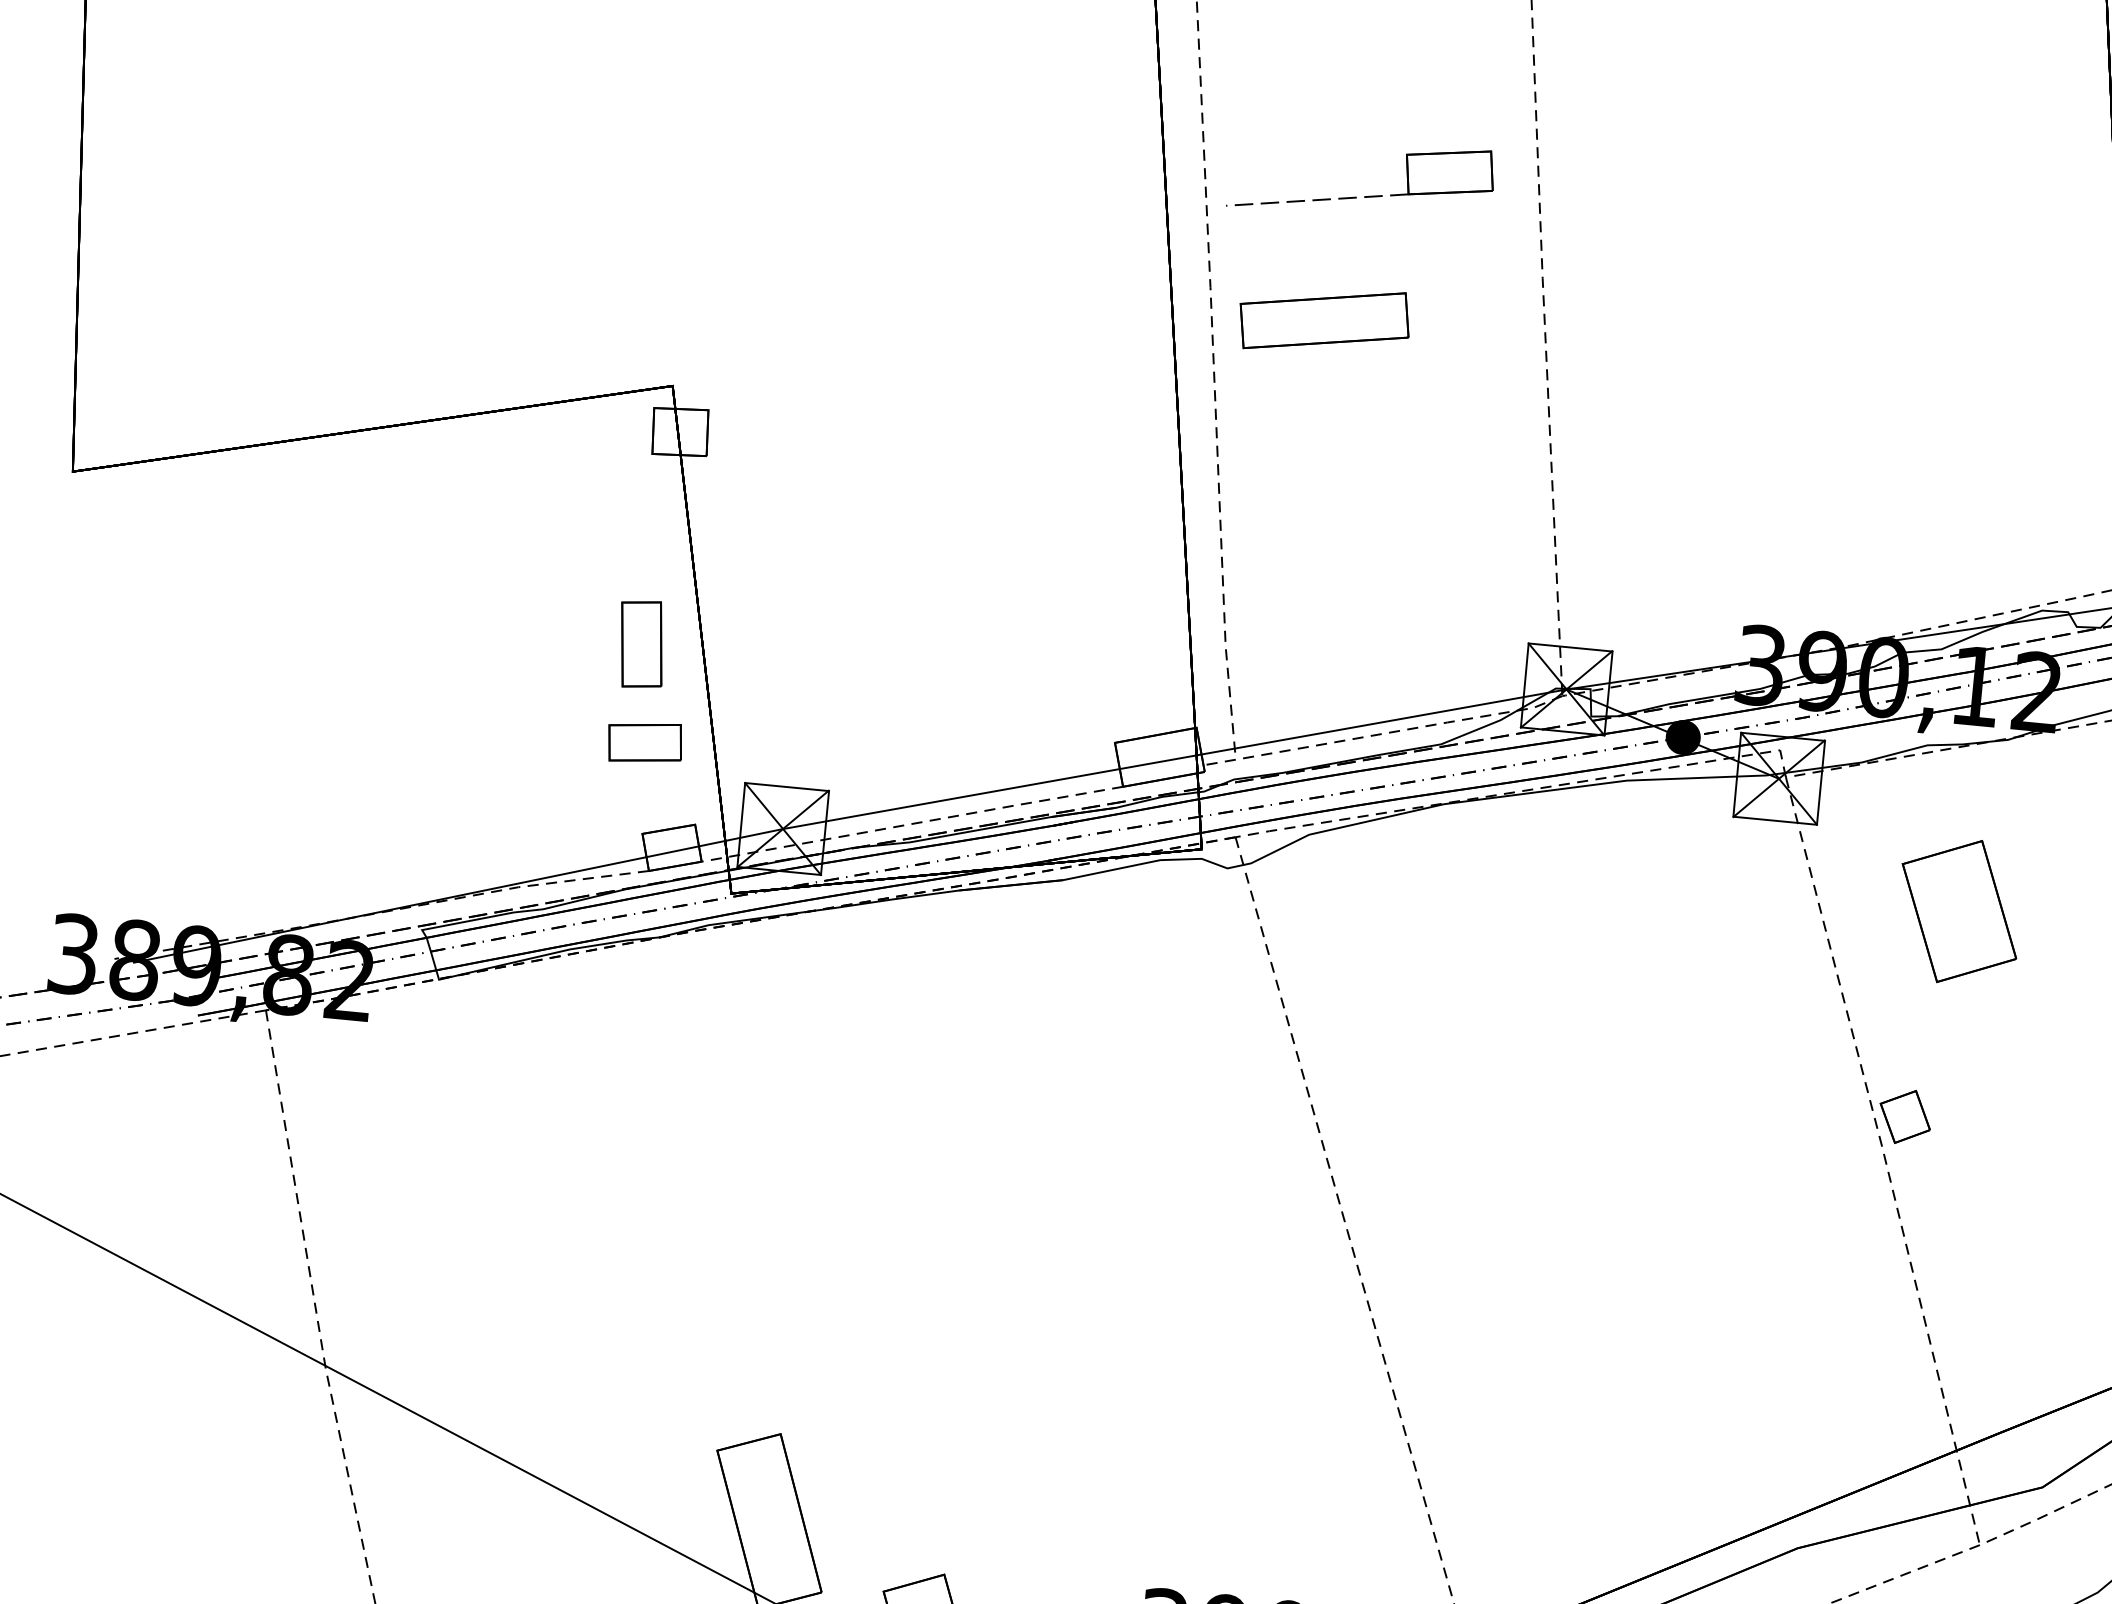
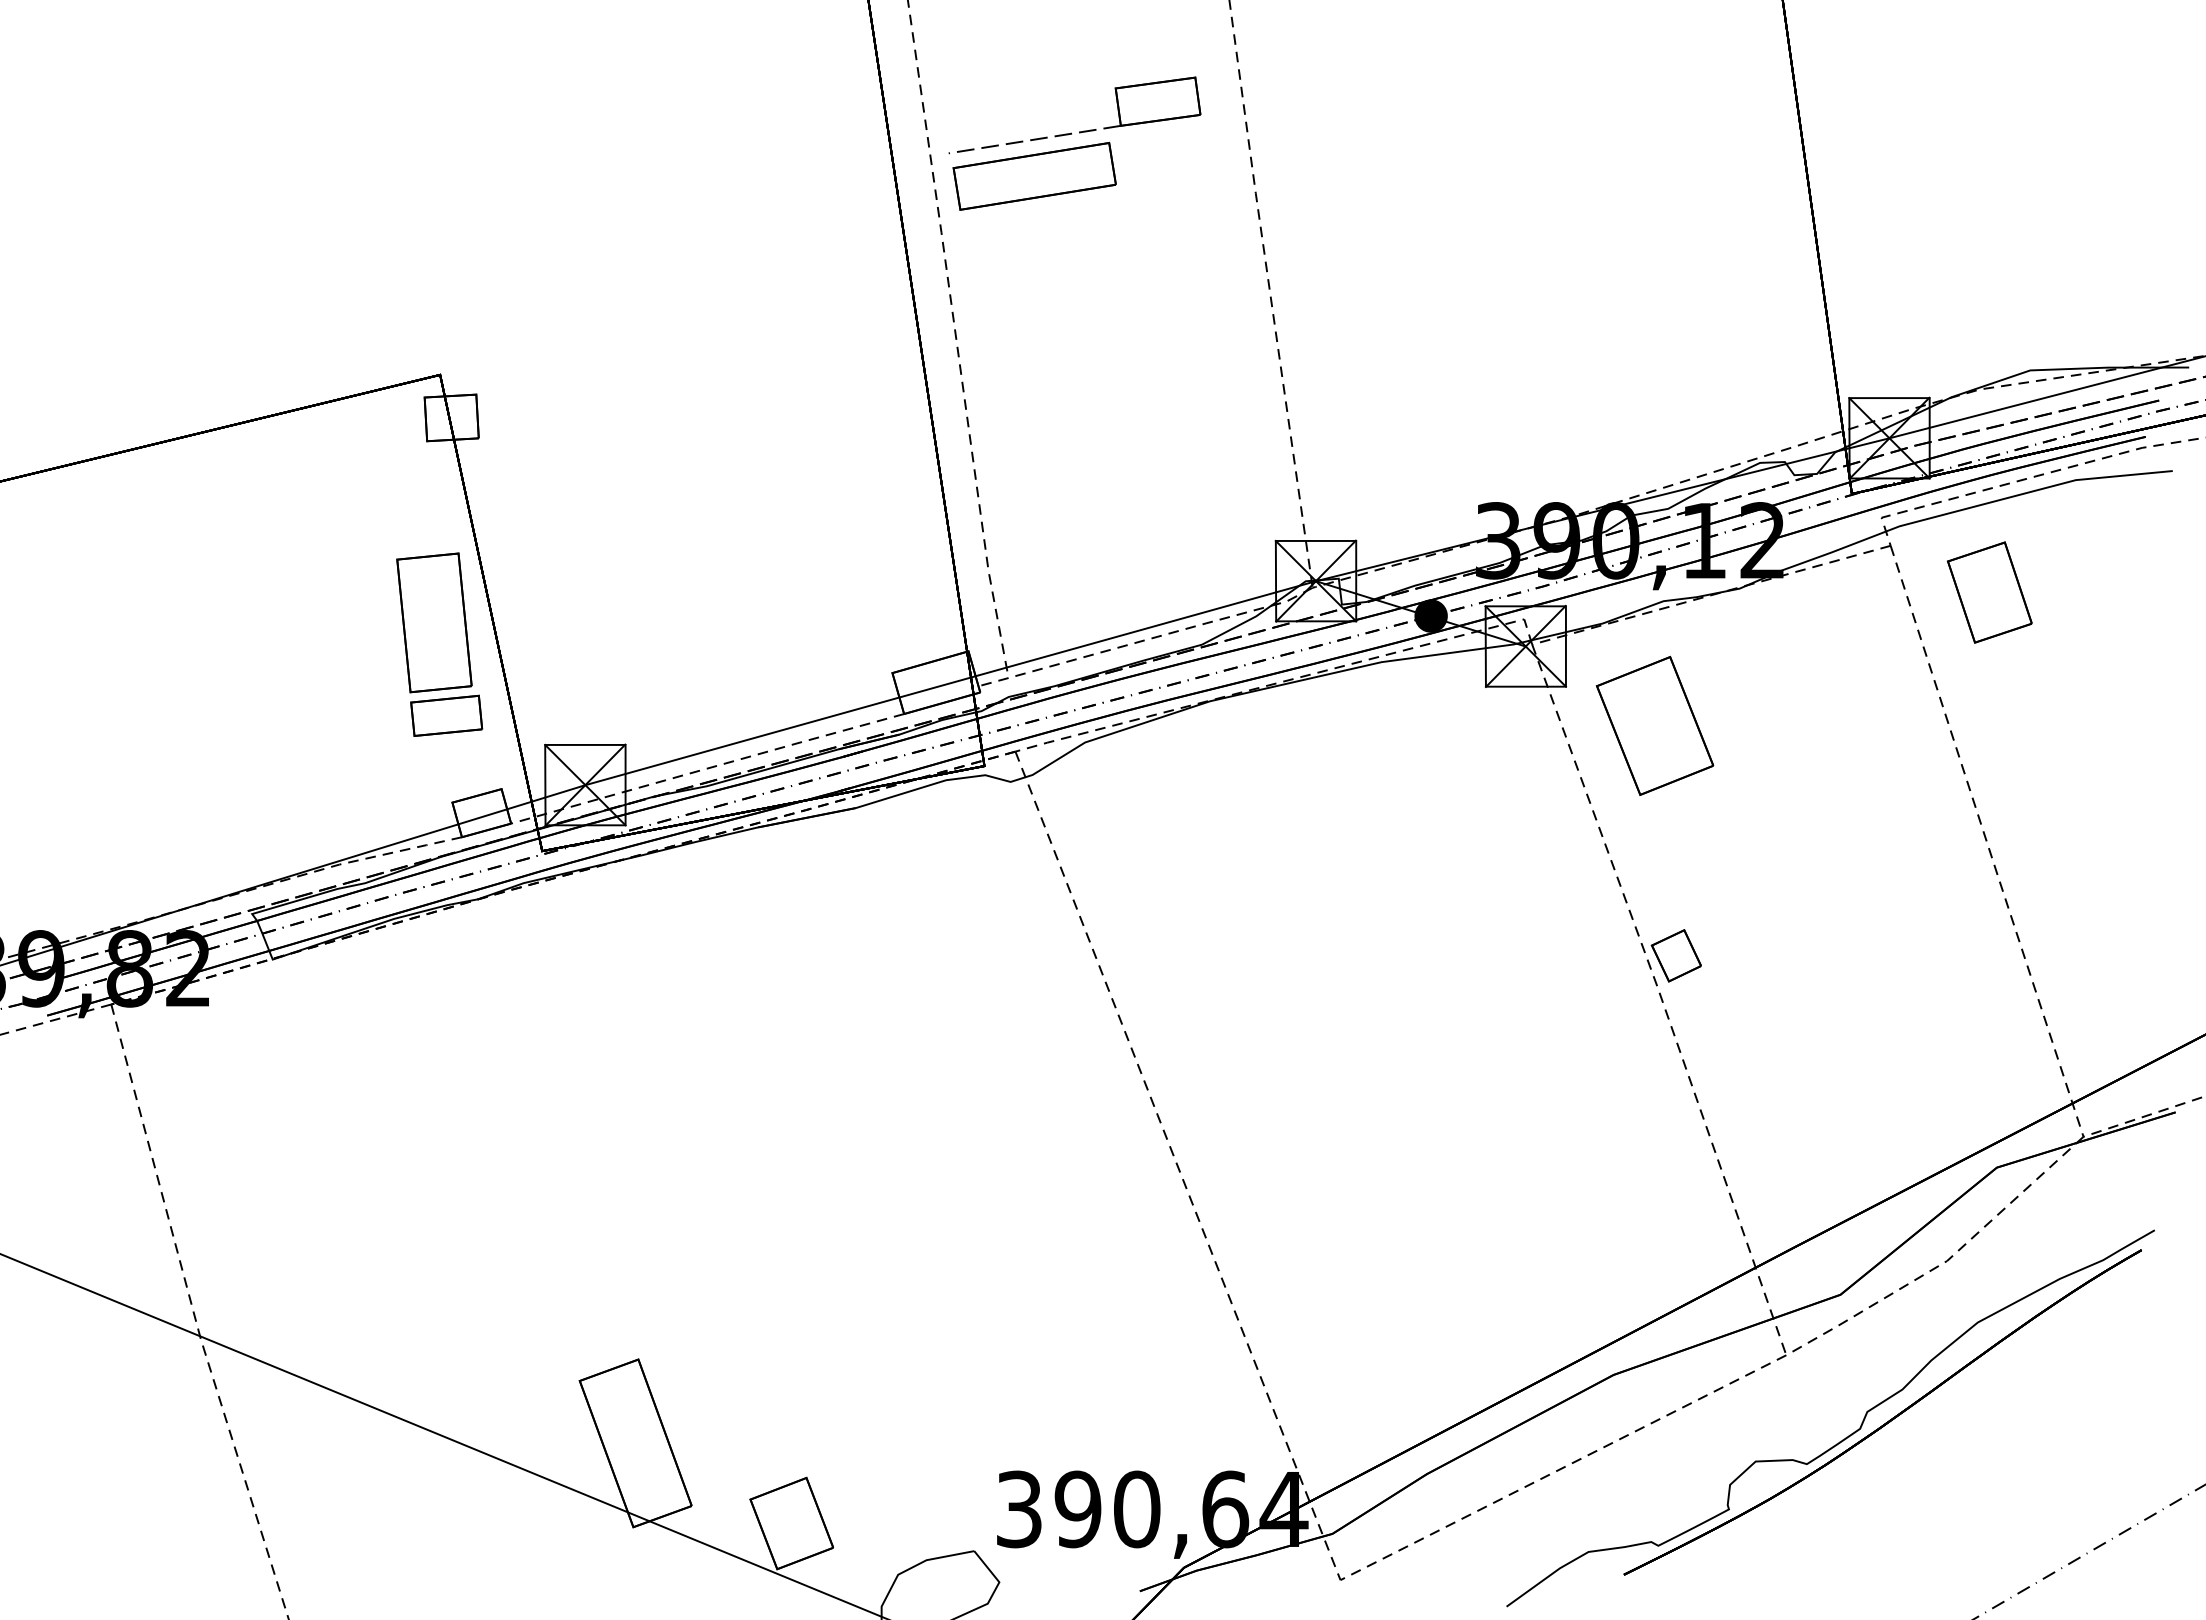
part: (1324, 320) -> (1034, 176), moved
part: (641, 643) -> (434, 622), size x1.67
part: (1958, 910) -> (1654, 725), moved

